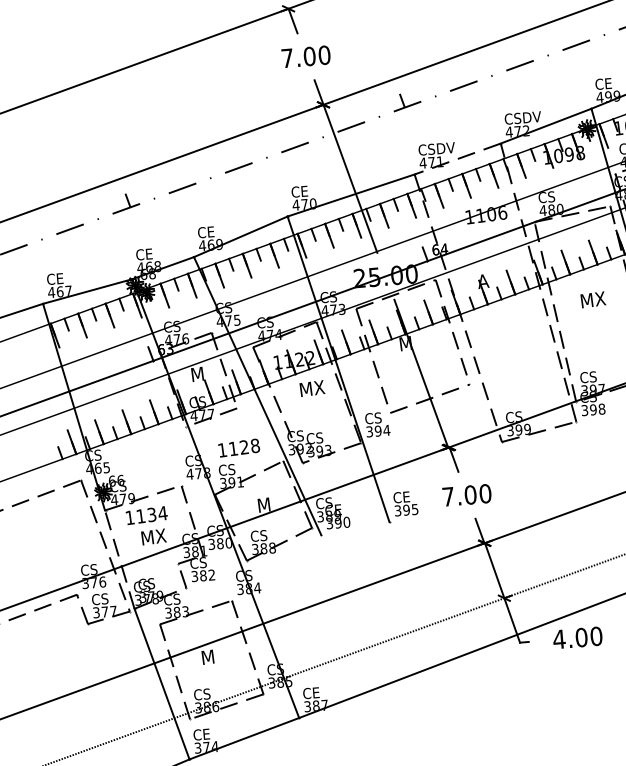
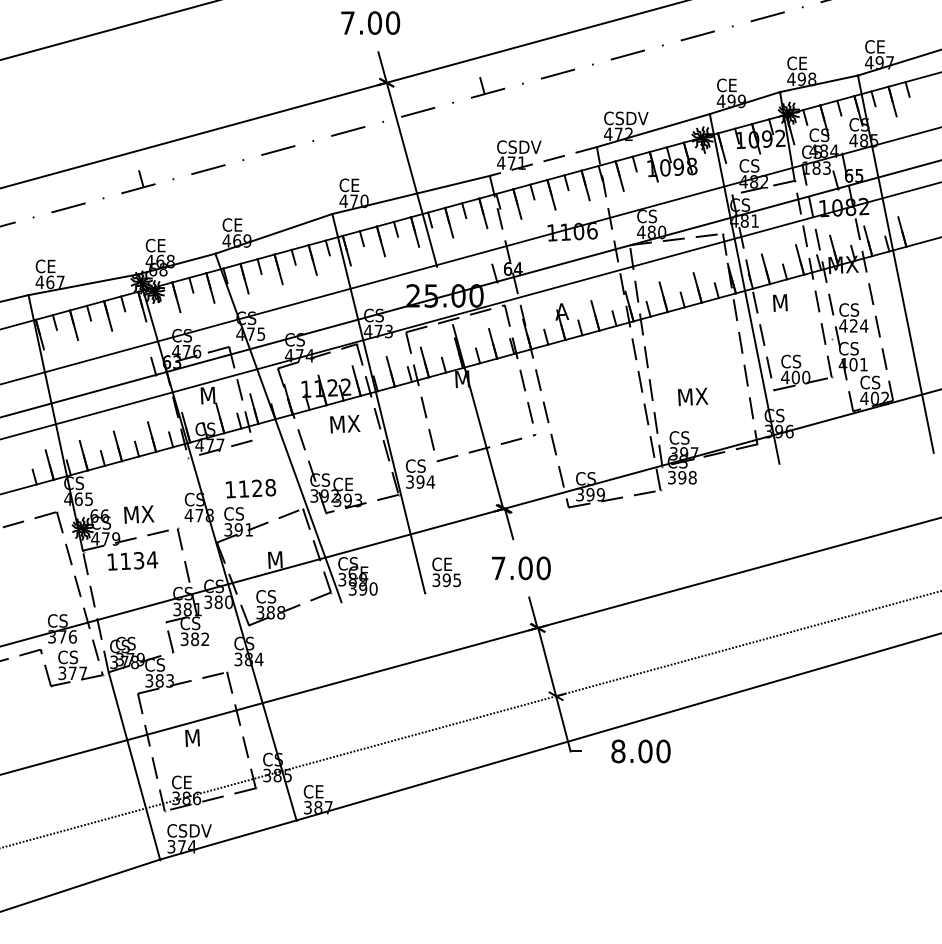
text: (593, 299) -> (693, 396), moved
text: (320, 437) -> (349, 484), CS -> CE
text: (154, 536) -> (139, 514), moved
text: (558, 639) -> (617, 751), 4.00 -> 8.00
text: (206, 694) -> (187, 782), CS -> CE
text: (216, 733) -> (195, 830), CE -> CSDV

